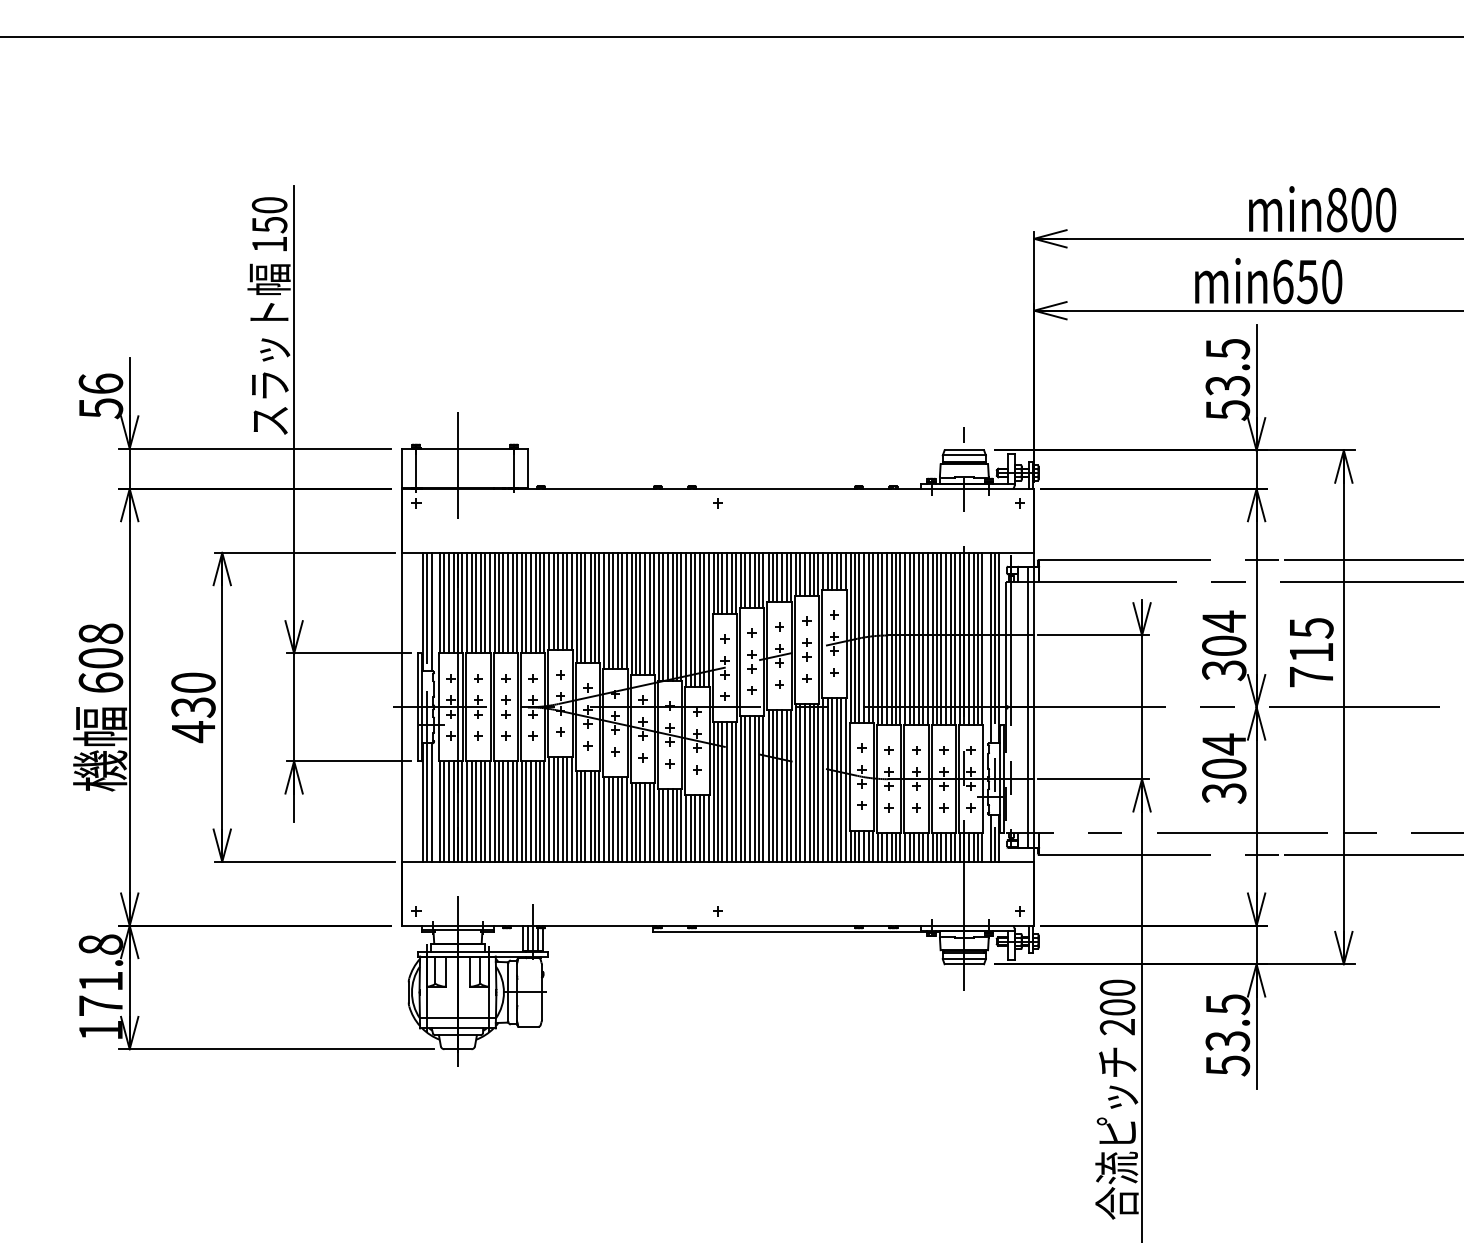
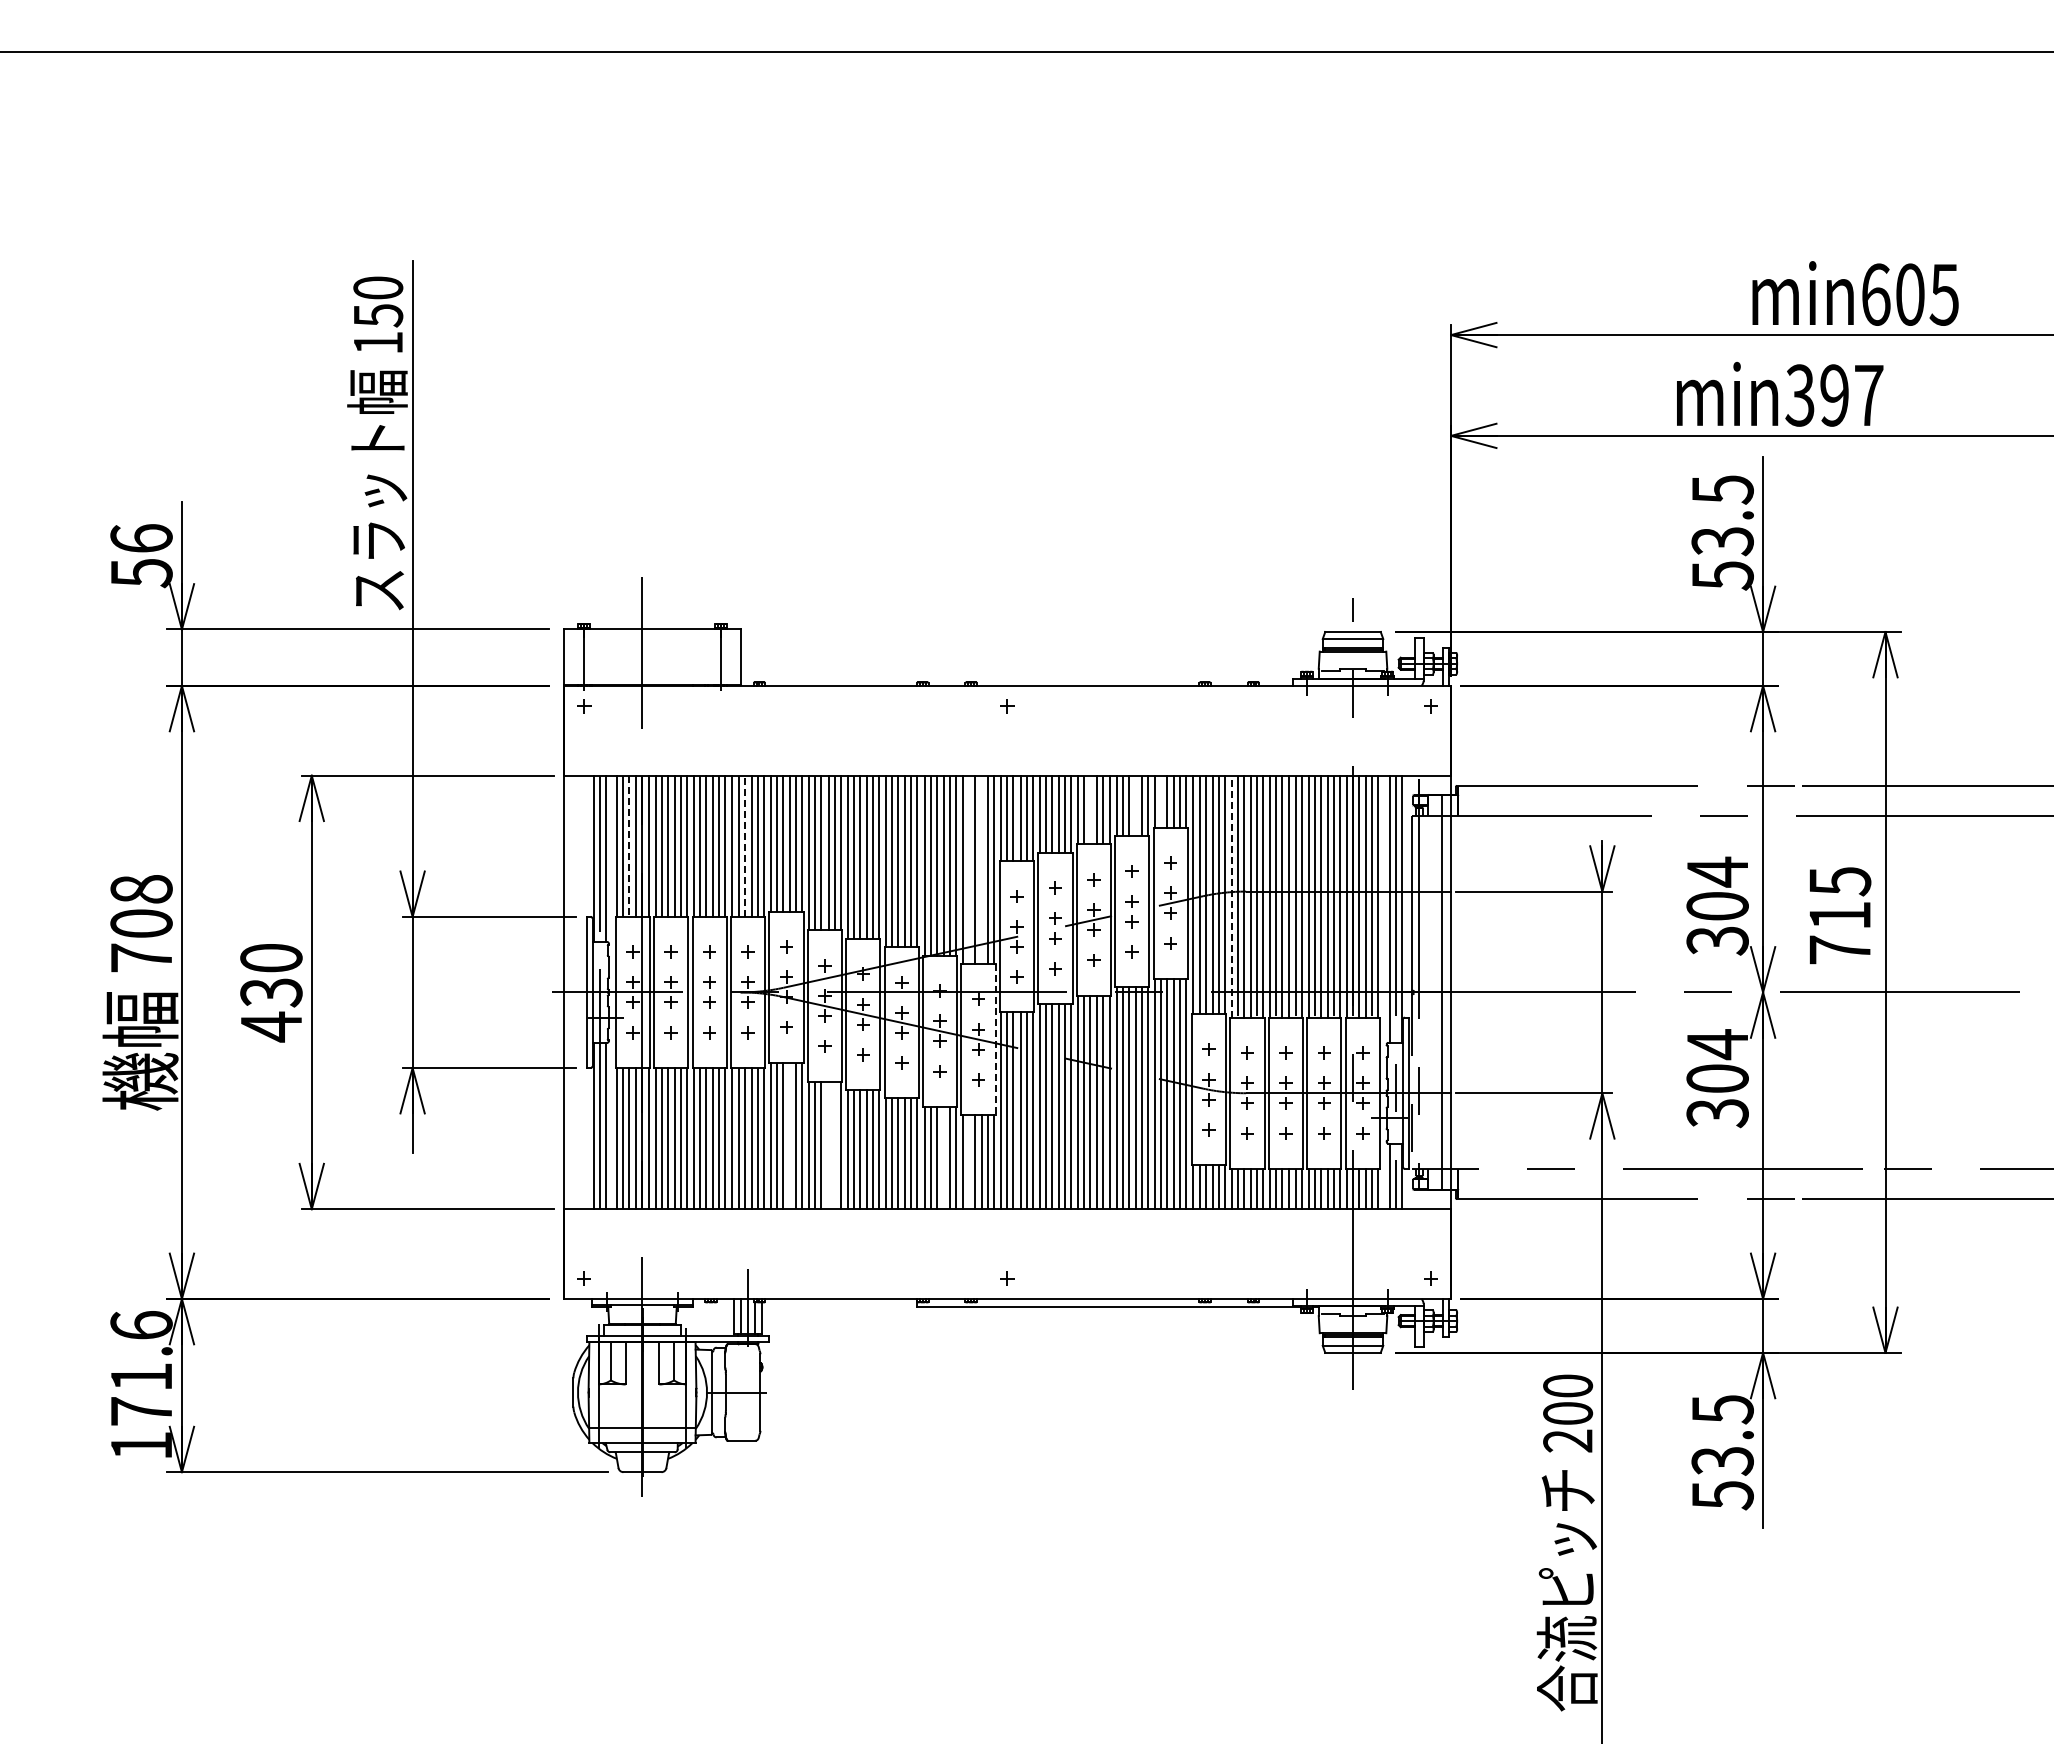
text: (1360, 209) -> (1909, 294), min800 -> min605
text: (1307, 281) -> (1834, 395), min650 -> min397
line: (827, 571) -> (1161, 801), removed
line: (809, 574) -> (1135, 805), removed
line: (777, 576) -> (1090, 809), removed
line: (448, 603) -> (629, 846), solid -> dashed
line: (530, 603) -> (744, 846), solid -> dashed
line: (691, 619) -> (969, 869), removed
line: (700, 619) -> (982, 869), removed
line: (877, 638) -> (1231, 896), solid -> dashed
text: (100, 682) -> (141, 957), 608 -> 708
line: (709, 740) -> (995, 1039), solid -> dashed
line: (563, 809) -> (790, 1135), removed
line: (590, 816) -> (828, 1145), removed
line: (594, 816) -> (834, 1145), removed
line: (672, 824) -> (943, 1157), removed
line: (691, 828) -> (969, 1162), removed
text: (100, 944) -> (141, 1325), 171.8 -> 171.6

